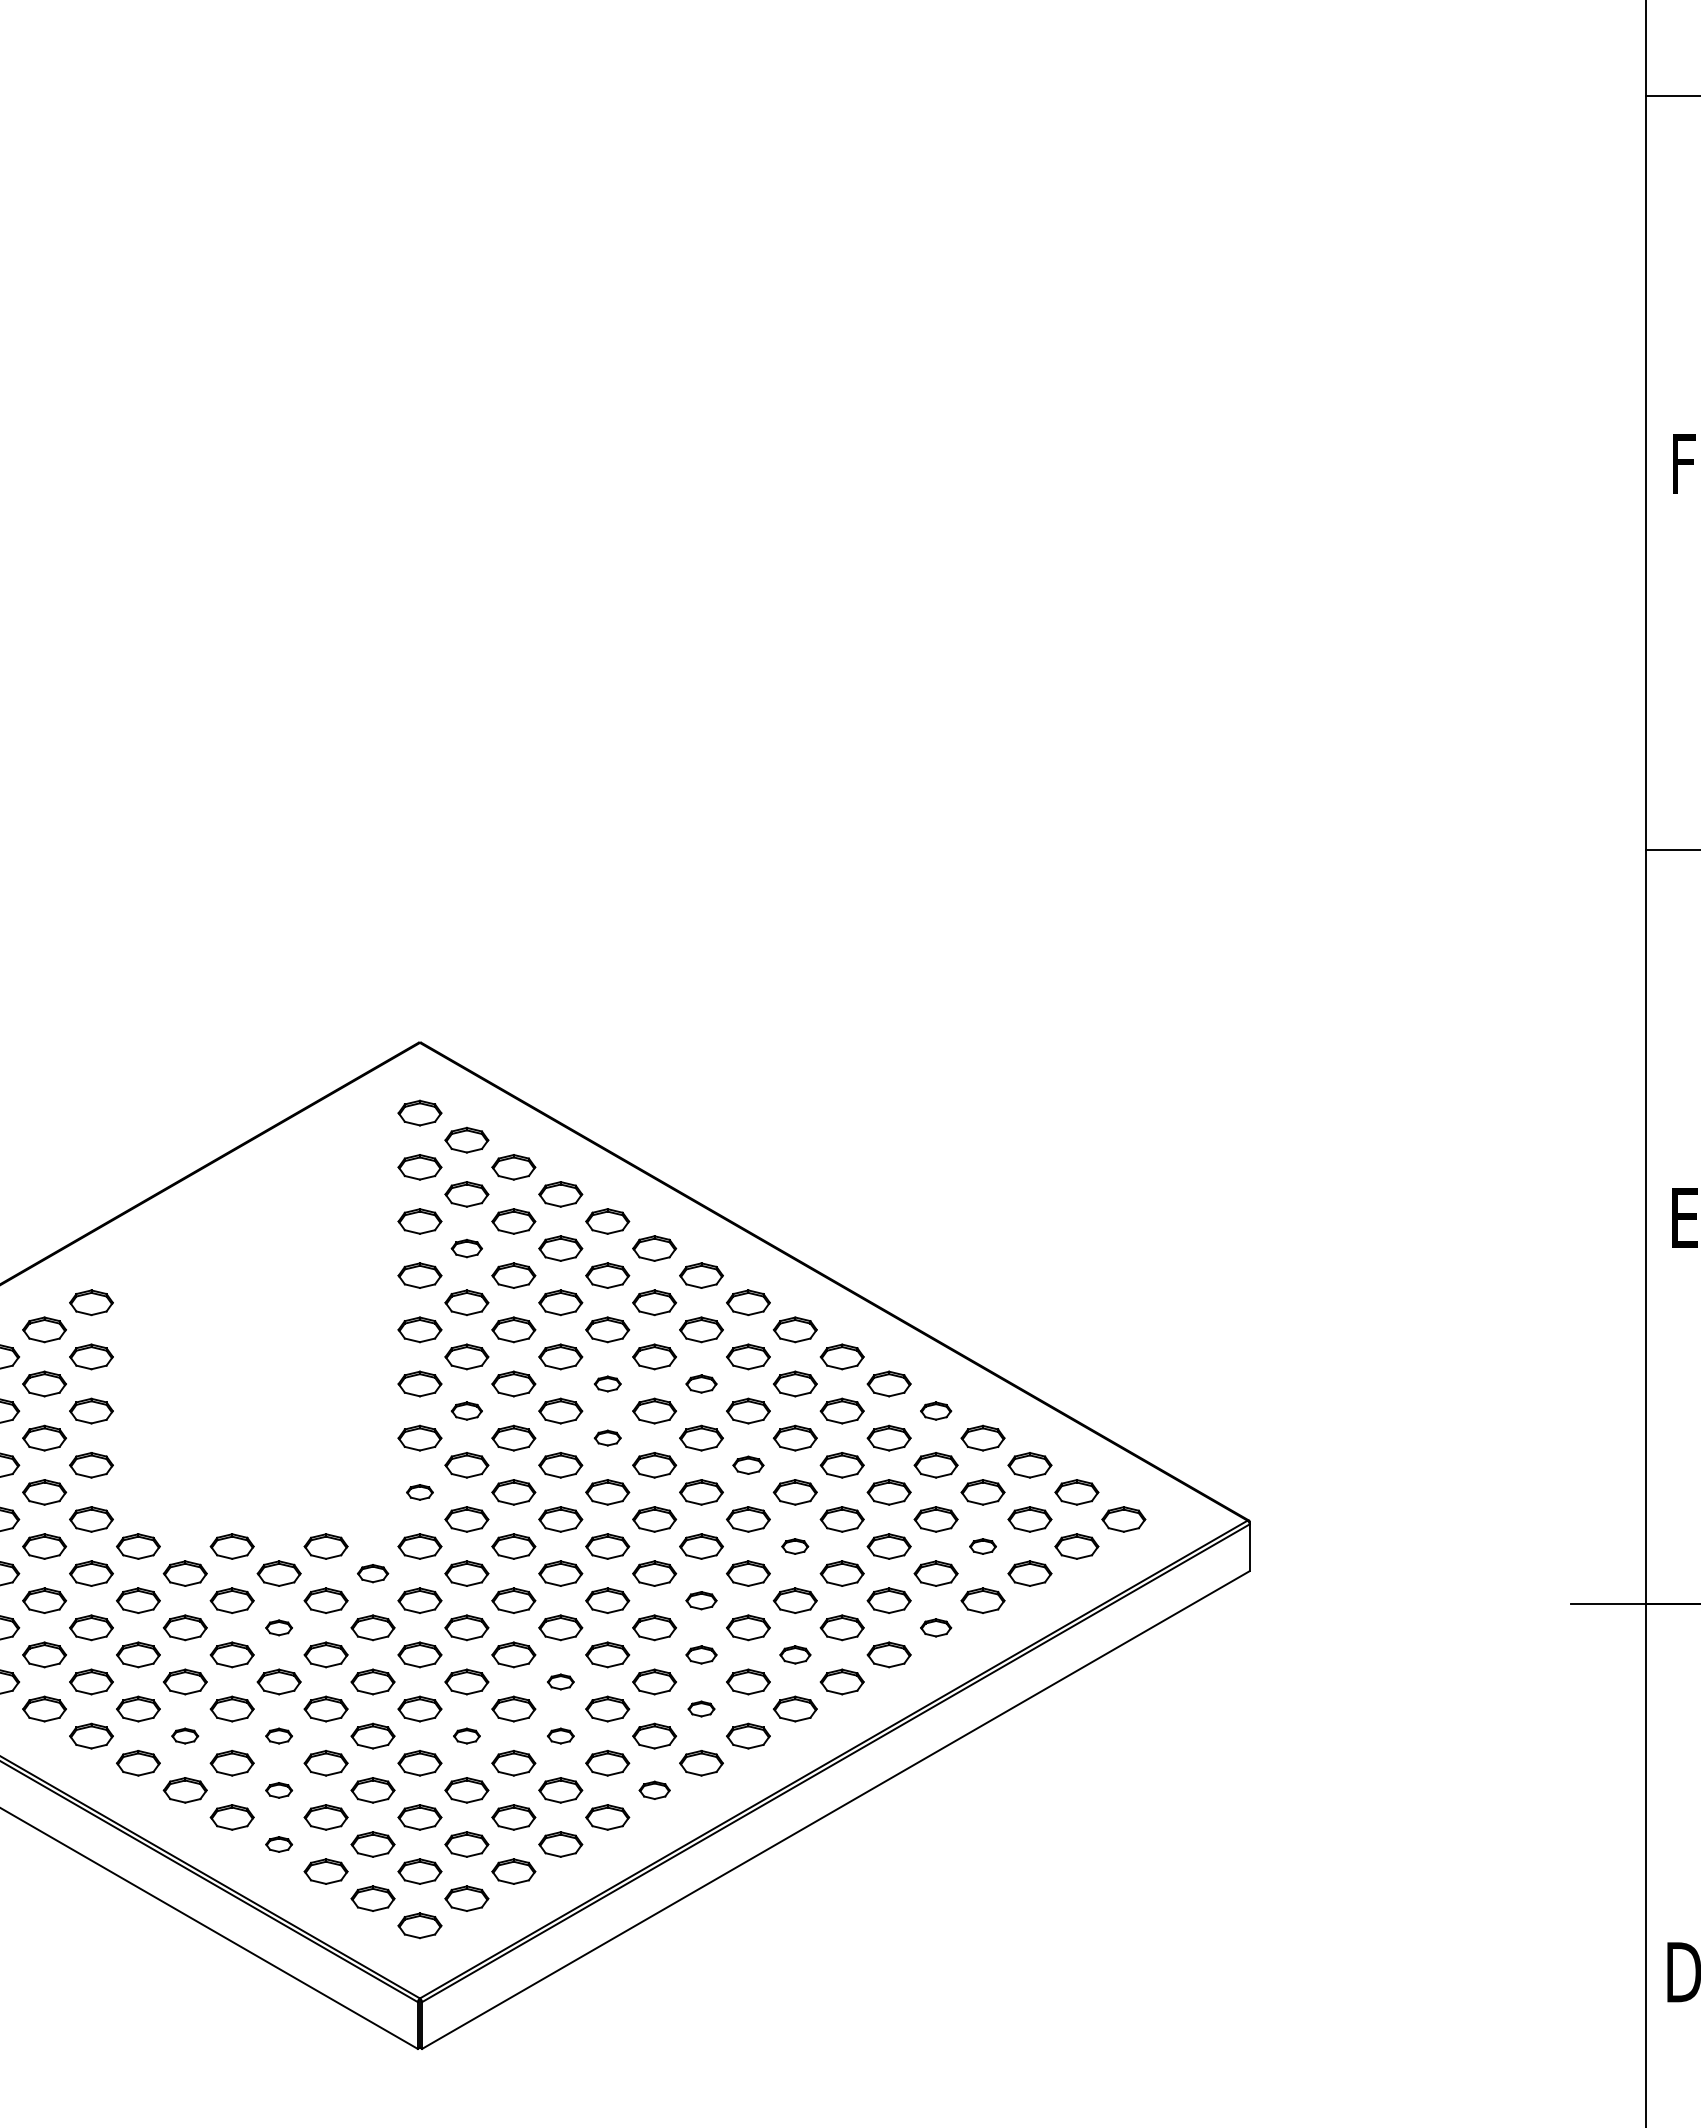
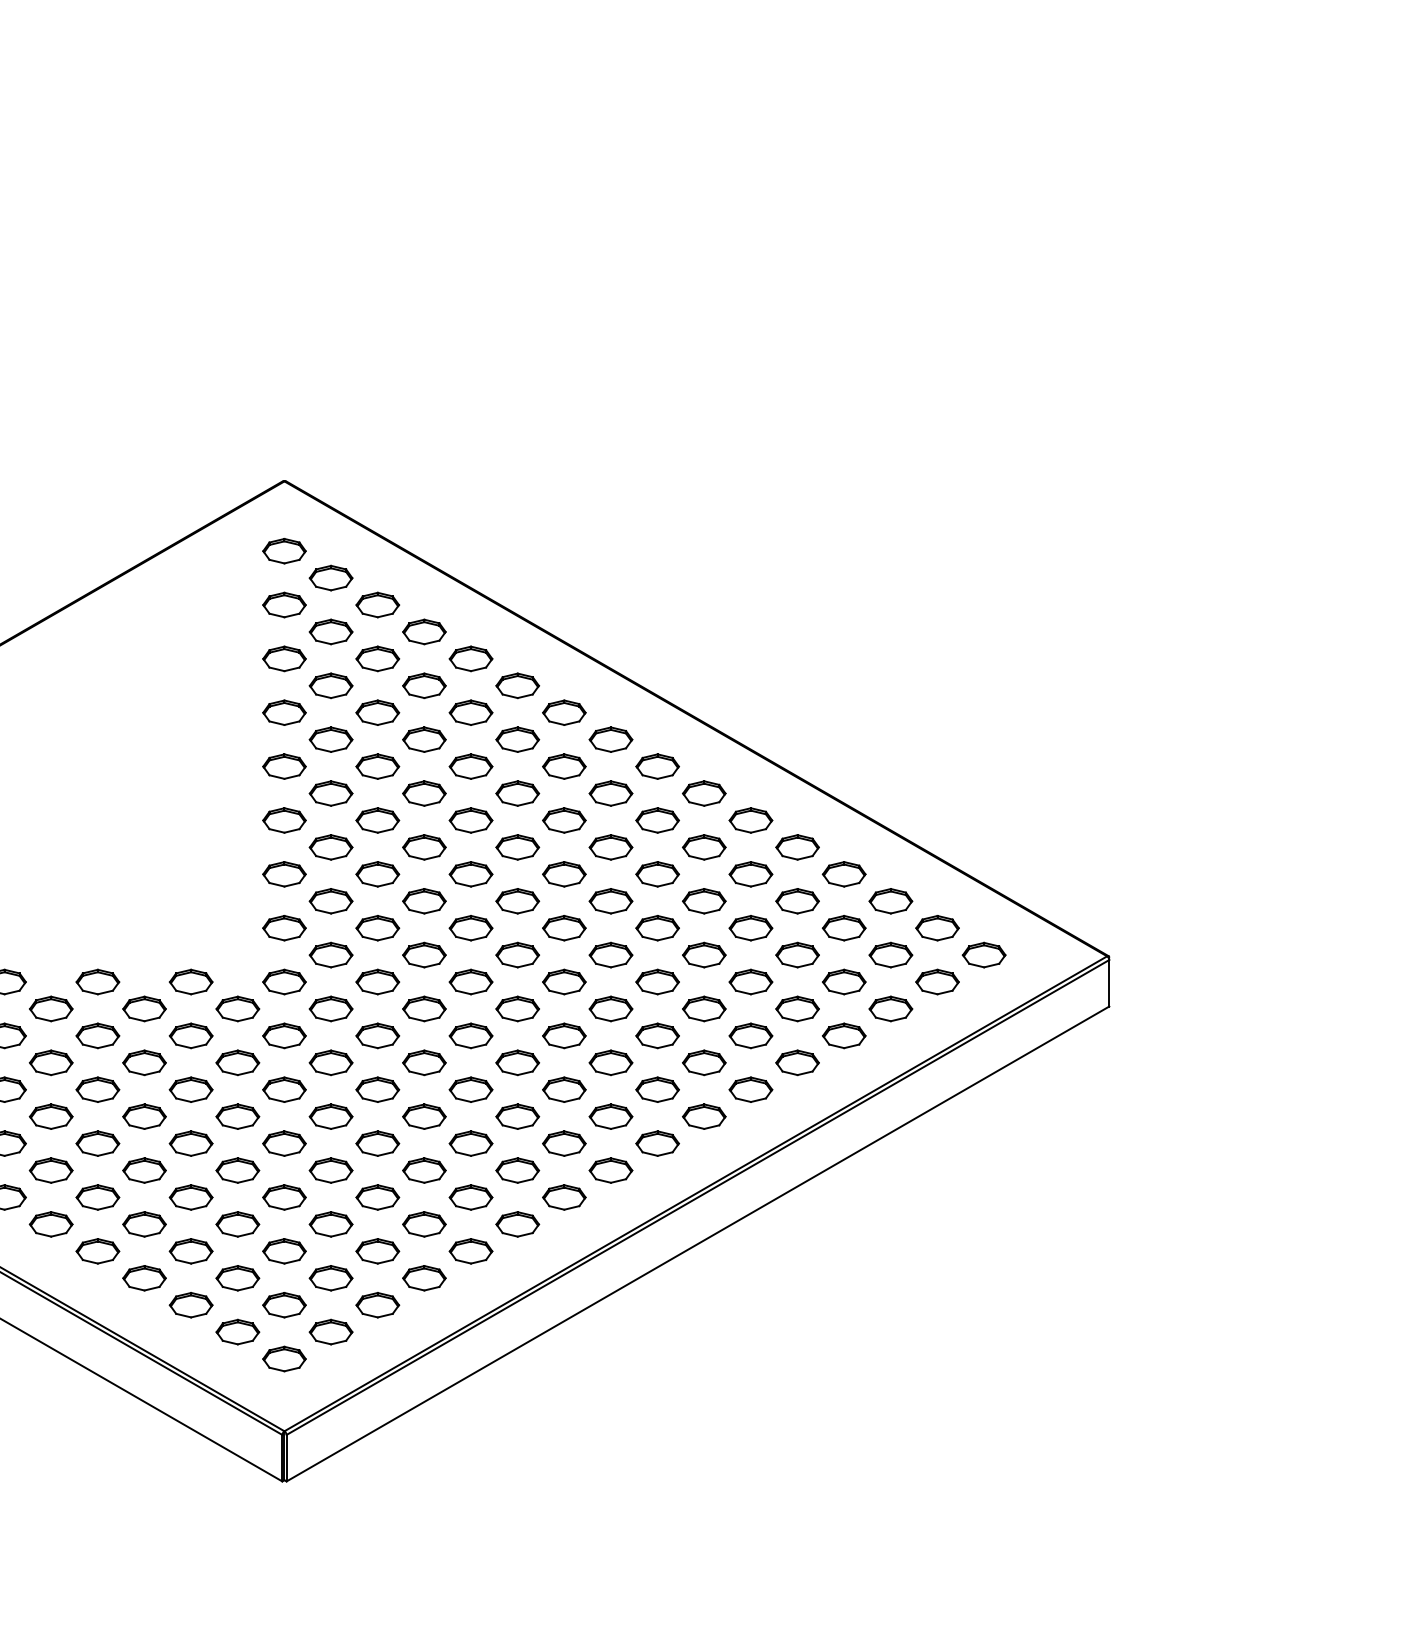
part: (466, 1248) -> (330, 685), size x1.43
part: (607, 1383) -> (470, 819), size x1.67
part: (701, 1383) -> (564, 819), size x1.43
part: (466, 1410) -> (330, 846), size x1.43
part: (935, 1410) -> (796, 846), size x1.43
part: (607, 1437) -> (470, 873), size x1.67
part: (748, 1465) -> (611, 901), size x1.43
part: (419, 1492) -> (284, 928), size x1.67
part: (794, 1546) -> (656, 981), size x1.67
part: (982, 1546) -> (843, 981), size x1.67
part: (372, 1573) -> (237, 1008), size x1.43
part: (701, 1600) -> (564, 1035), size x1.43
part: (278, 1627) -> (143, 1062), size x1.67
part: (935, 1627) -> (796, 1062), size x1.43
part: (701, 1654) -> (564, 1089), size x1.43
part: (795, 1654) -> (657, 1089), size x1.43
part: (560, 1681) -> (424, 1116), size x1.67
part: (701, 1708) -> (564, 1143), size x1.67
part: (184, 1735) -> (50, 1169), size x1.67
part: (278, 1735) -> (143, 1169), size x1.67
part: (466, 1735) -> (330, 1169), size x1.67
part: (560, 1735) -> (424, 1169), size x1.67
part: (278, 1790) -> (143, 1224), size x1.67
part: (654, 1790) -> (517, 1224), size x1.43
part: (278, 1844) -> (143, 1278), size x1.67

